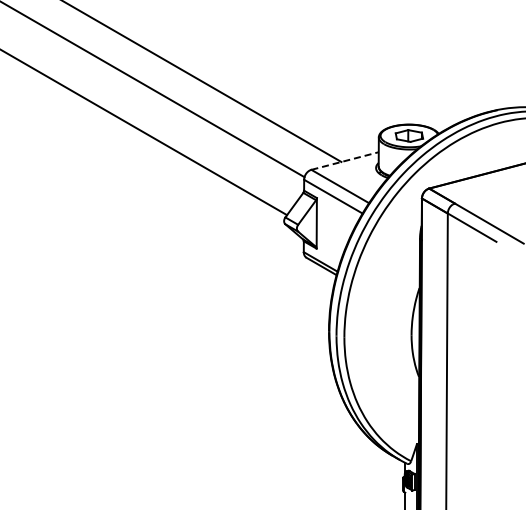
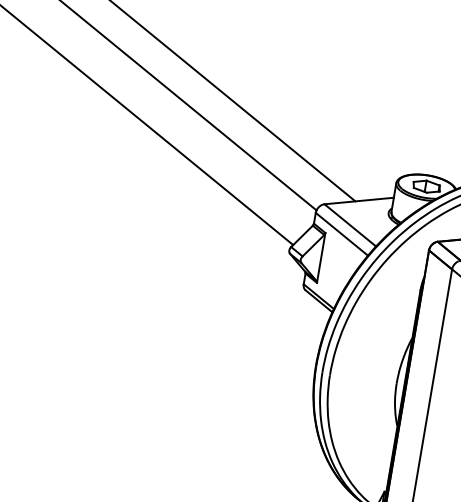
line: (345, 161) -> (359, 201), dashed -> solid

